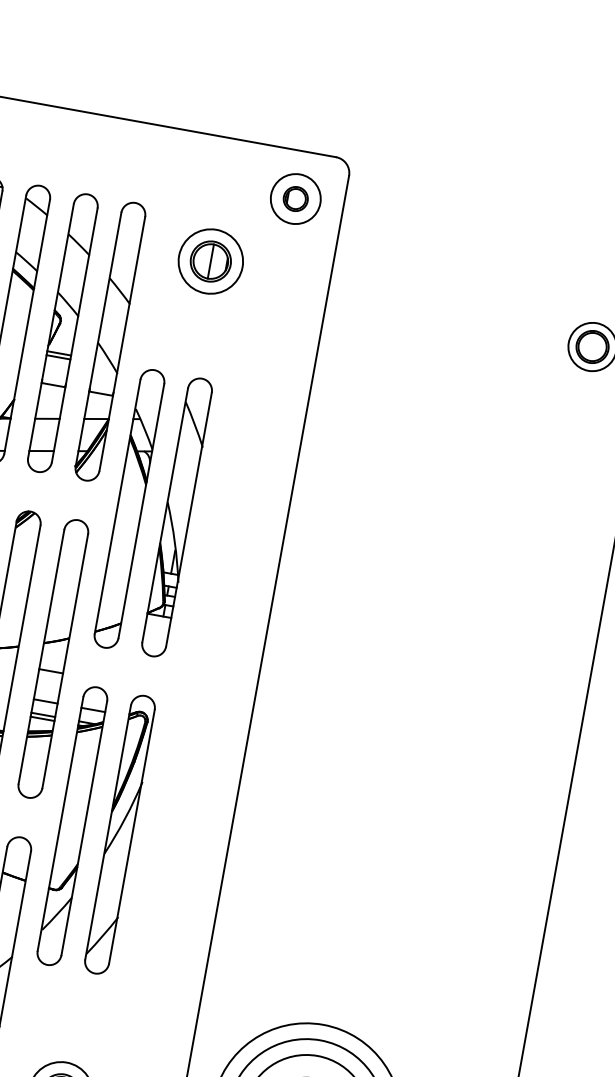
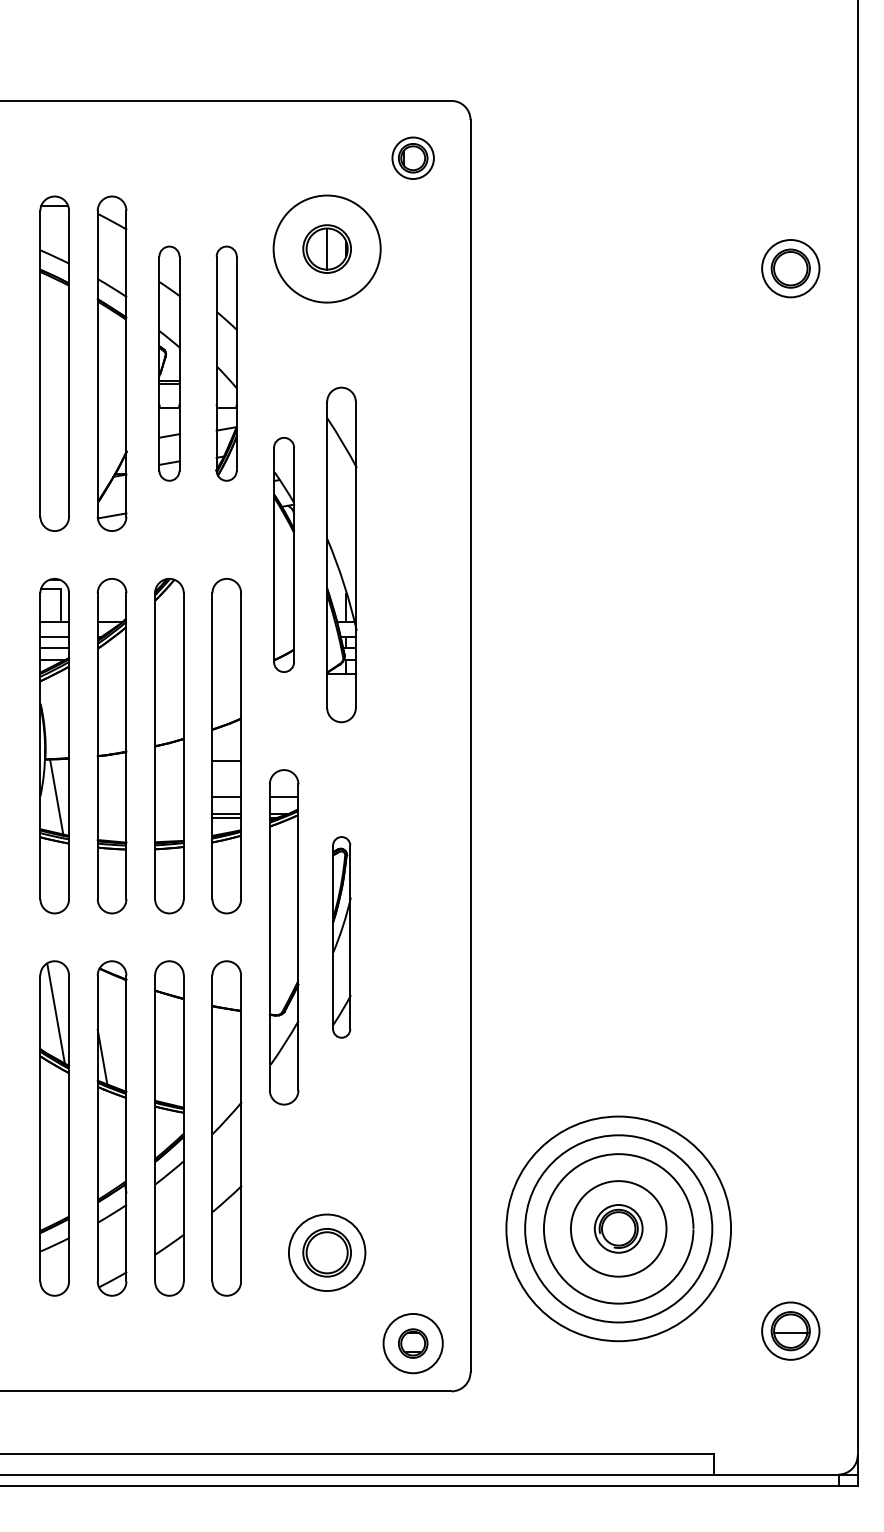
circle: (295, 198) -> (412, 157), size x0.7
circle: (210, 260) -> (326, 248), size x1.4
part: (62, 332) -> (169, 363), size x0.7
part: (110, 341) -> (226, 363), size x0.7
part: (129, 508) -> (283, 554), size x0.7
part: (119, 834) -> (341, 937), size x0.6

